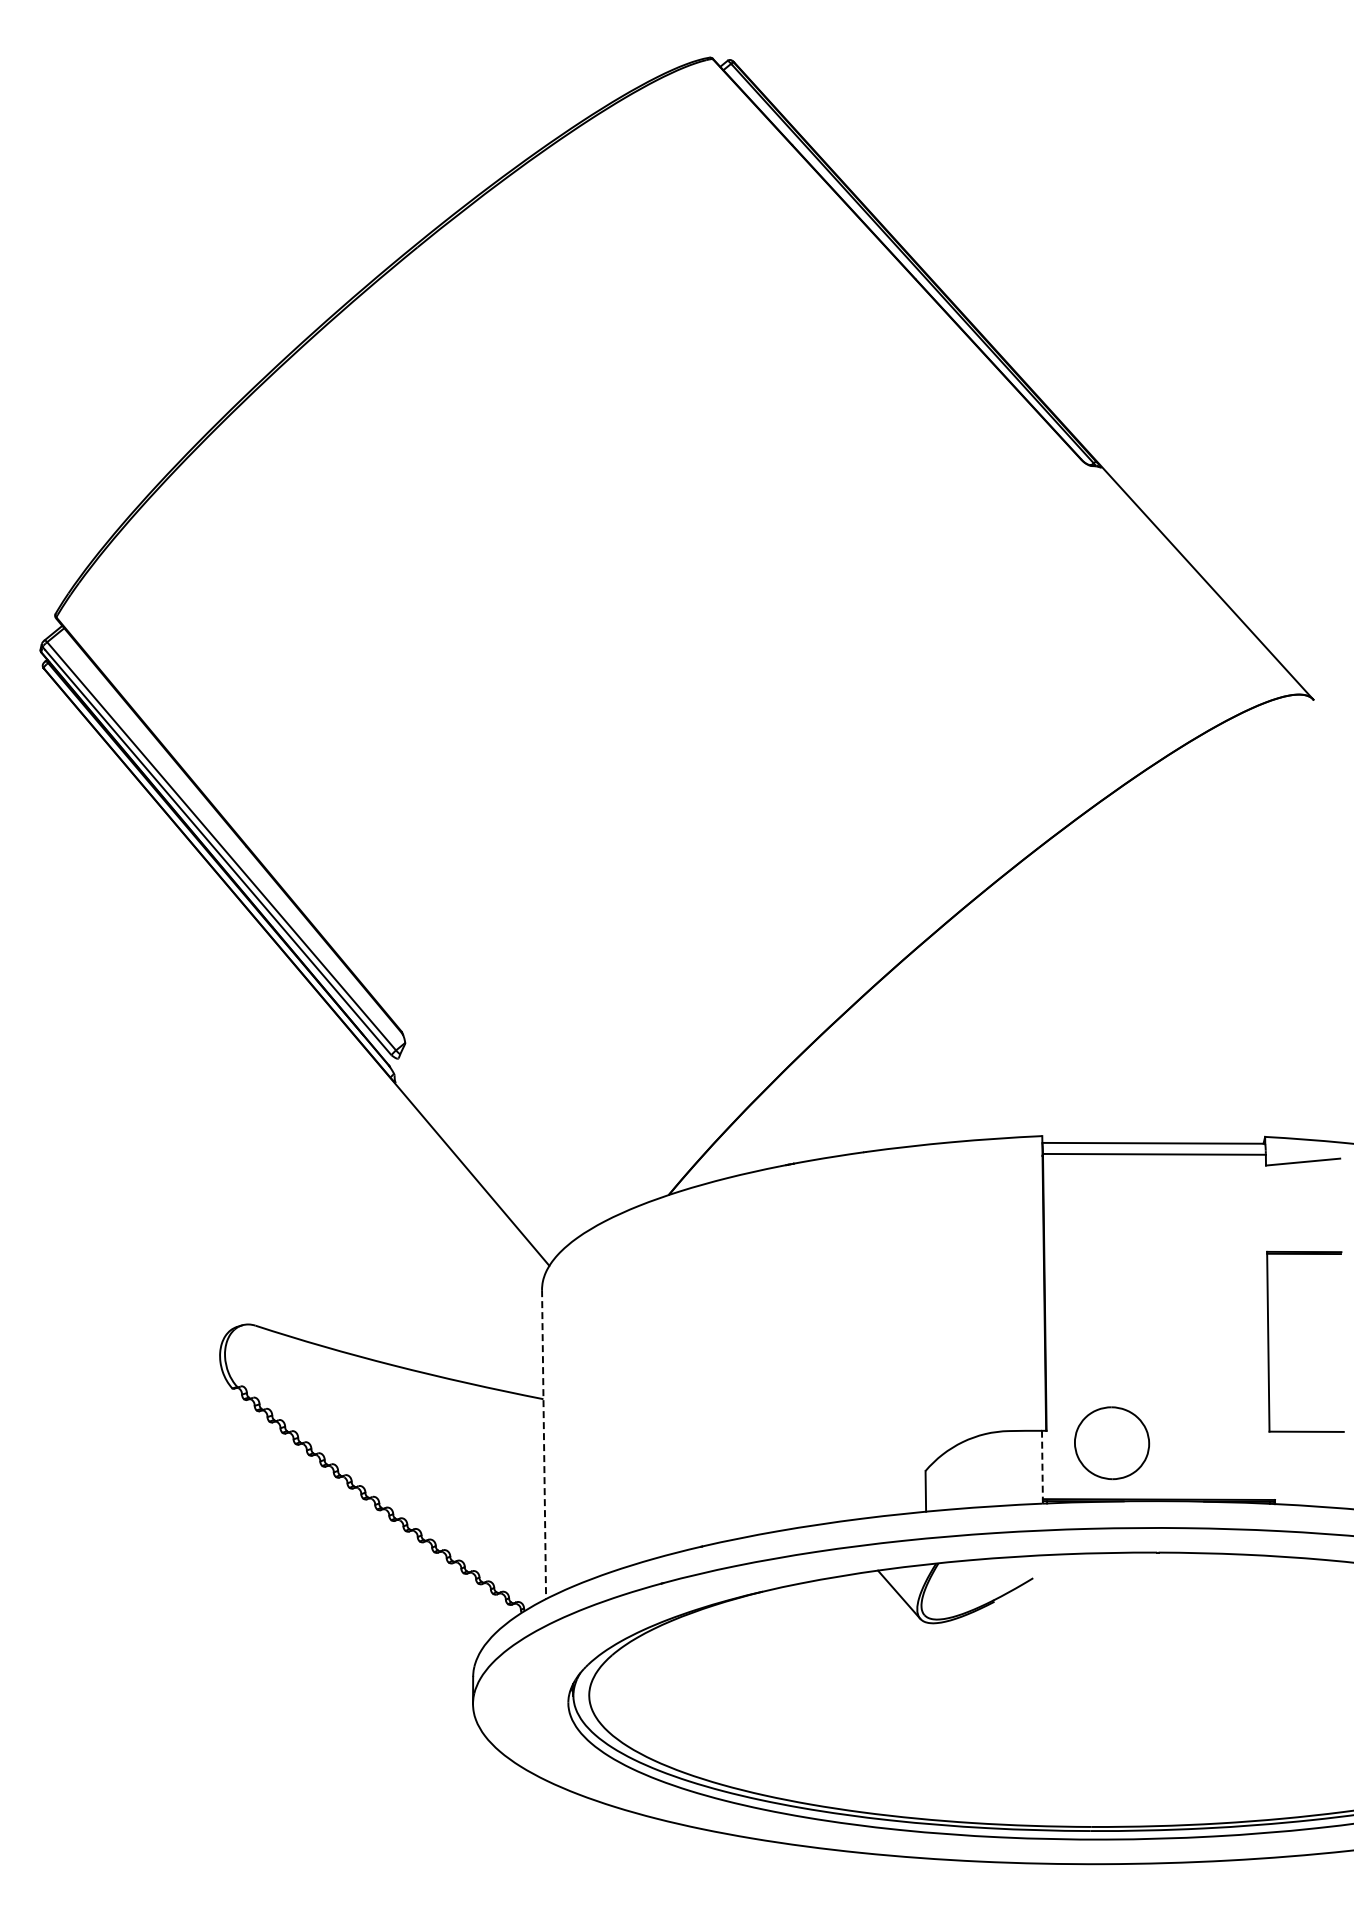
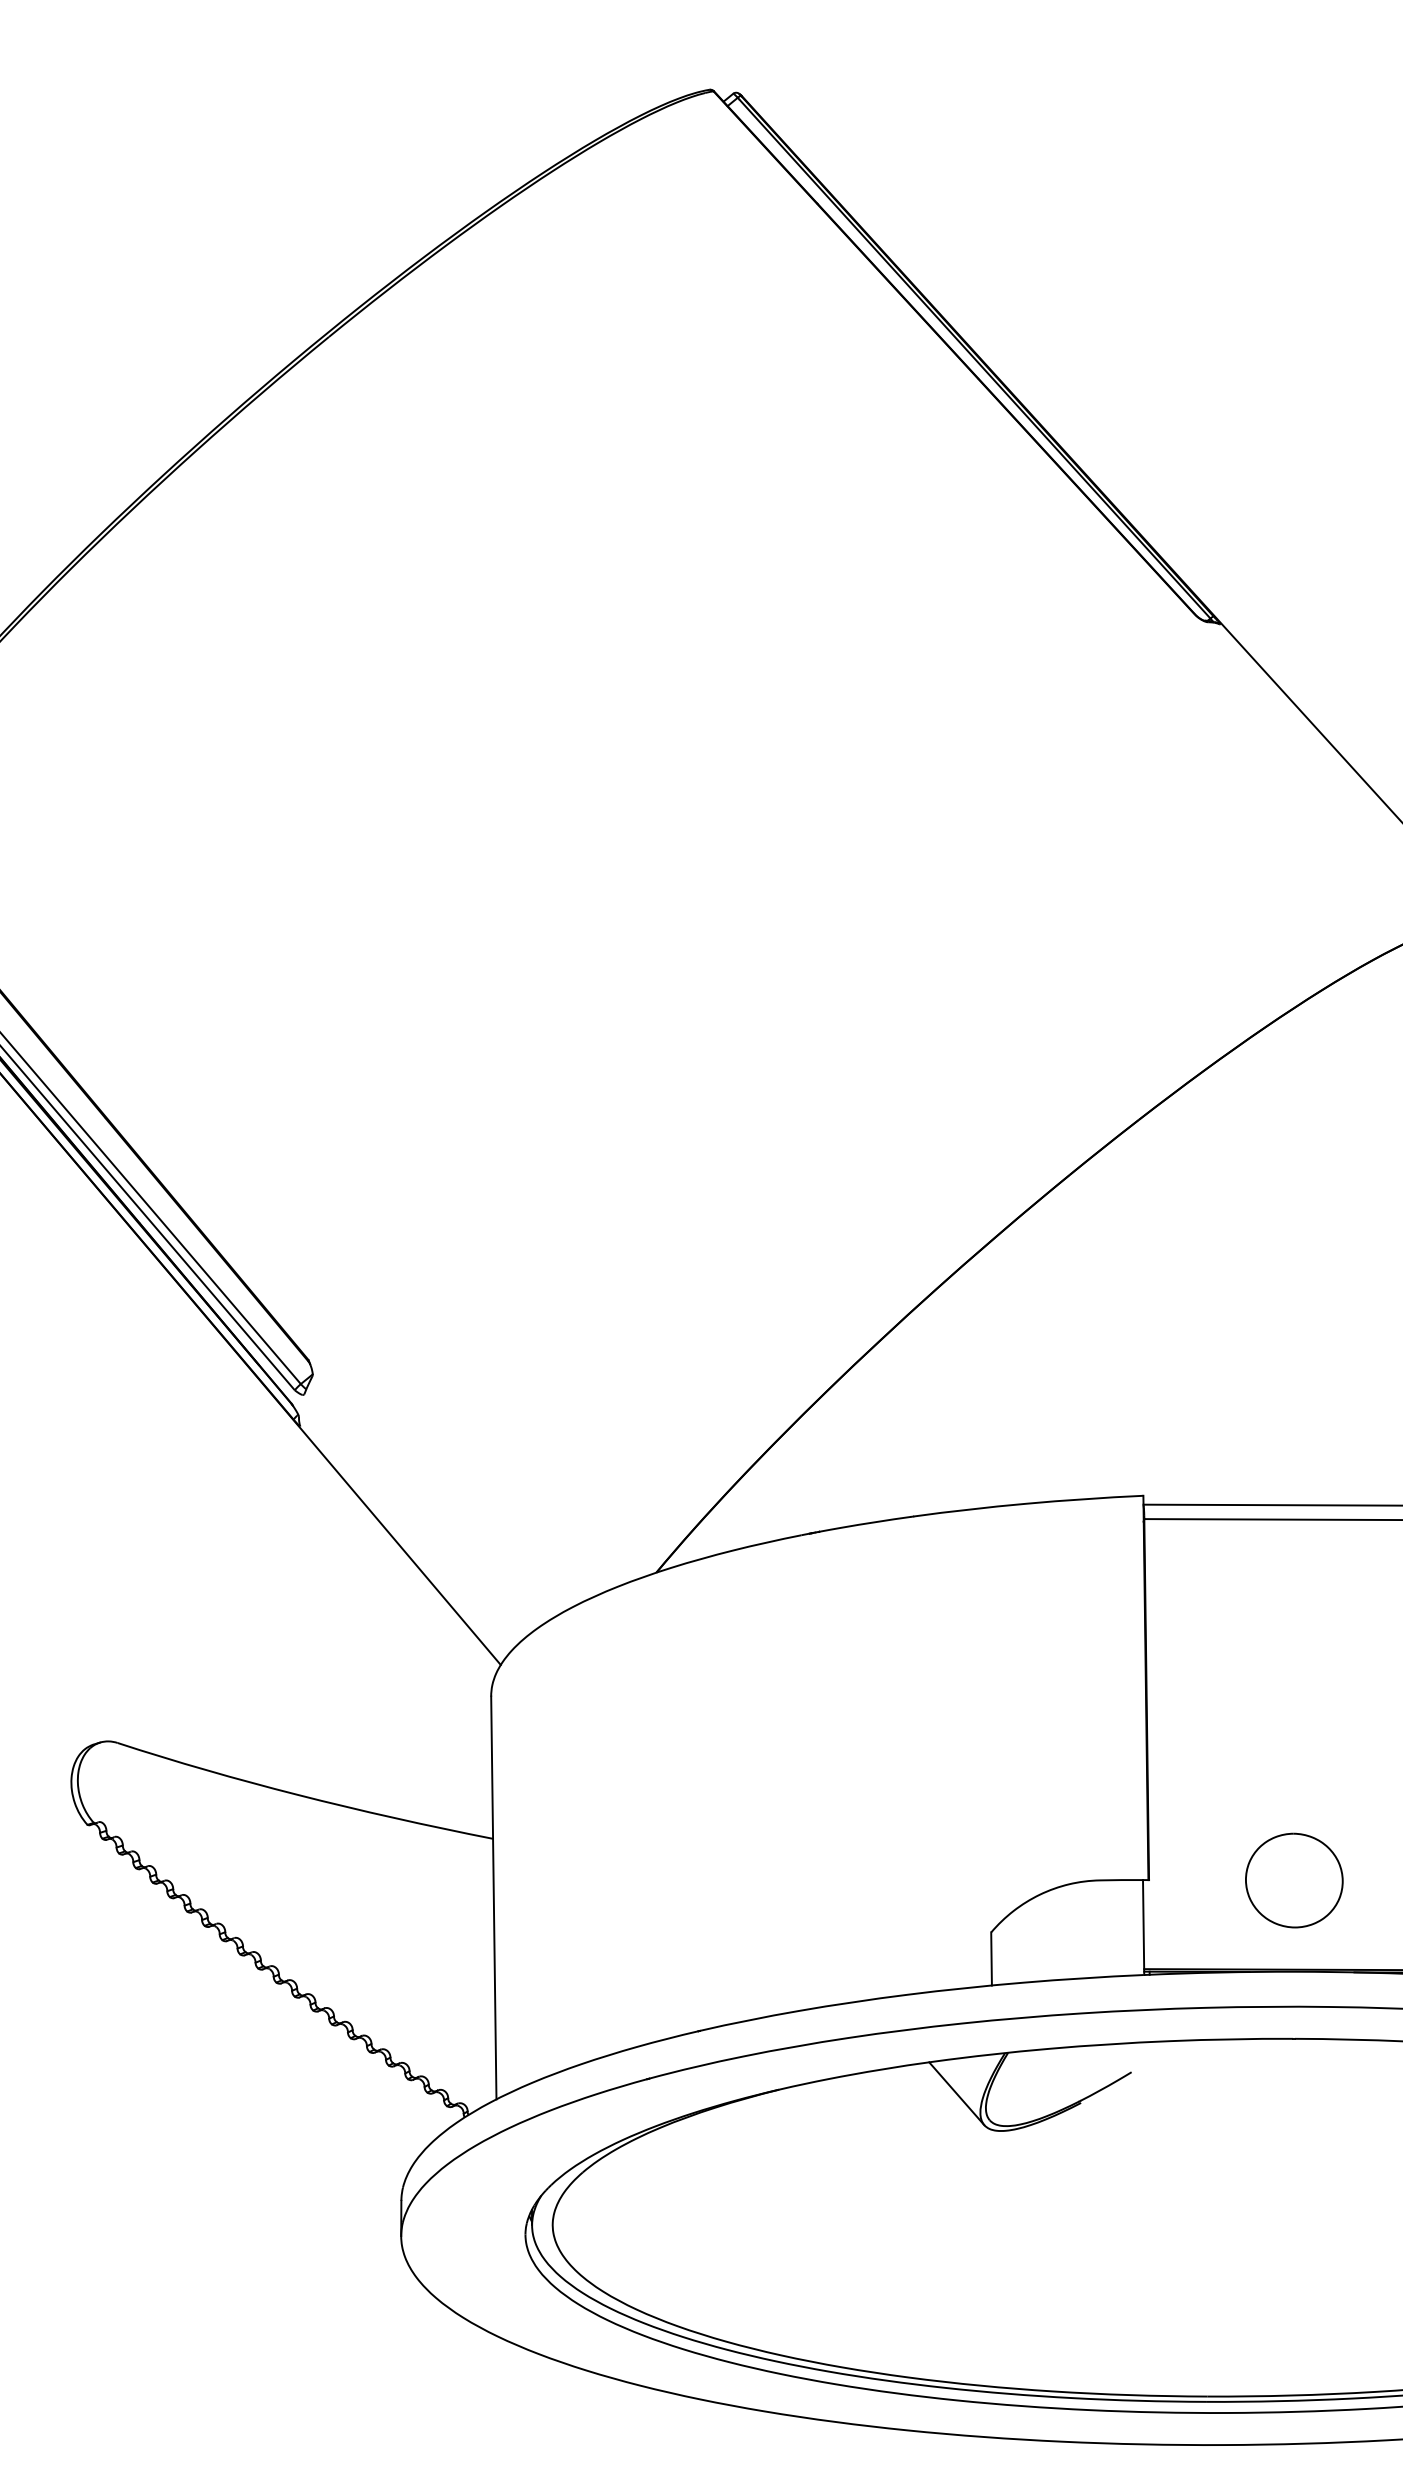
part: (1112, 1443) -> (1294, 1880), moved
line: (544, 1445) -> (494, 1899), dashed -> solid
line: (1042, 1466) -> (1143, 1926), dashed -> solid

